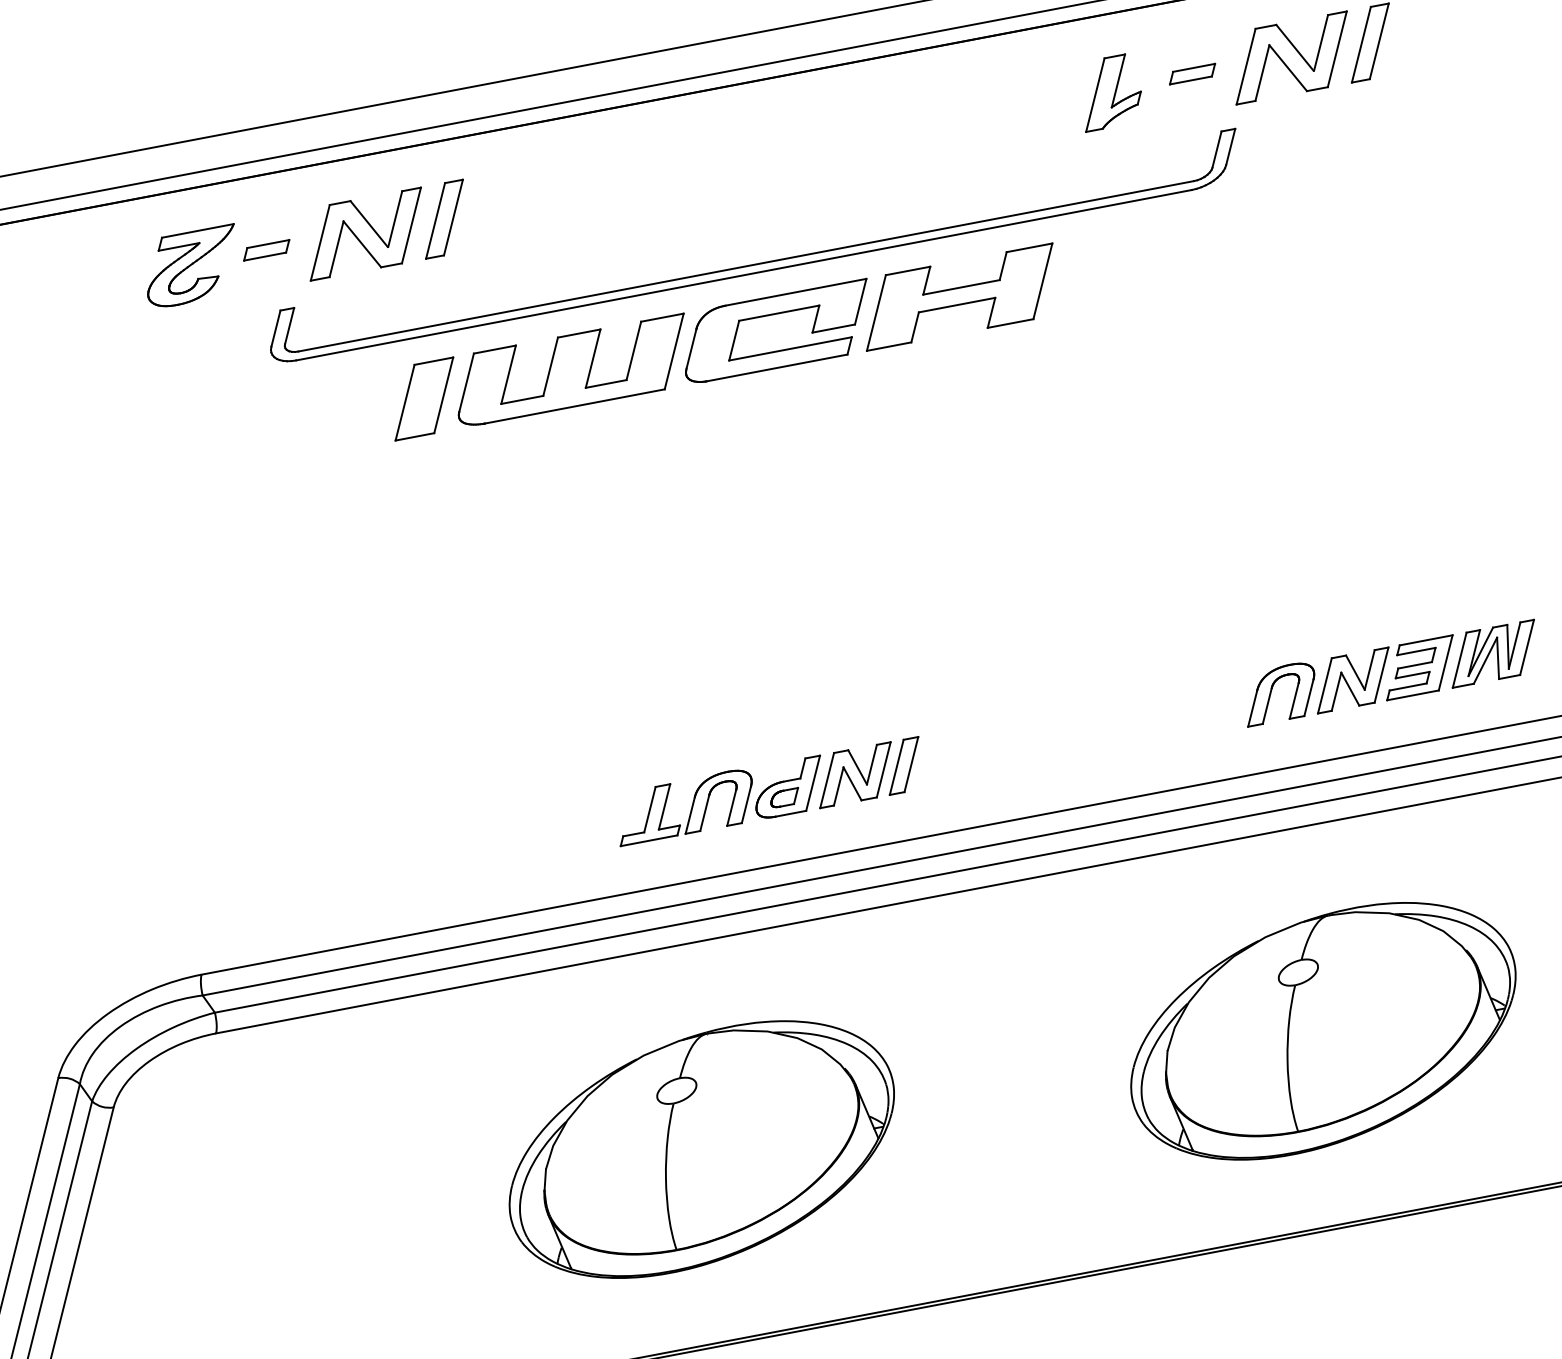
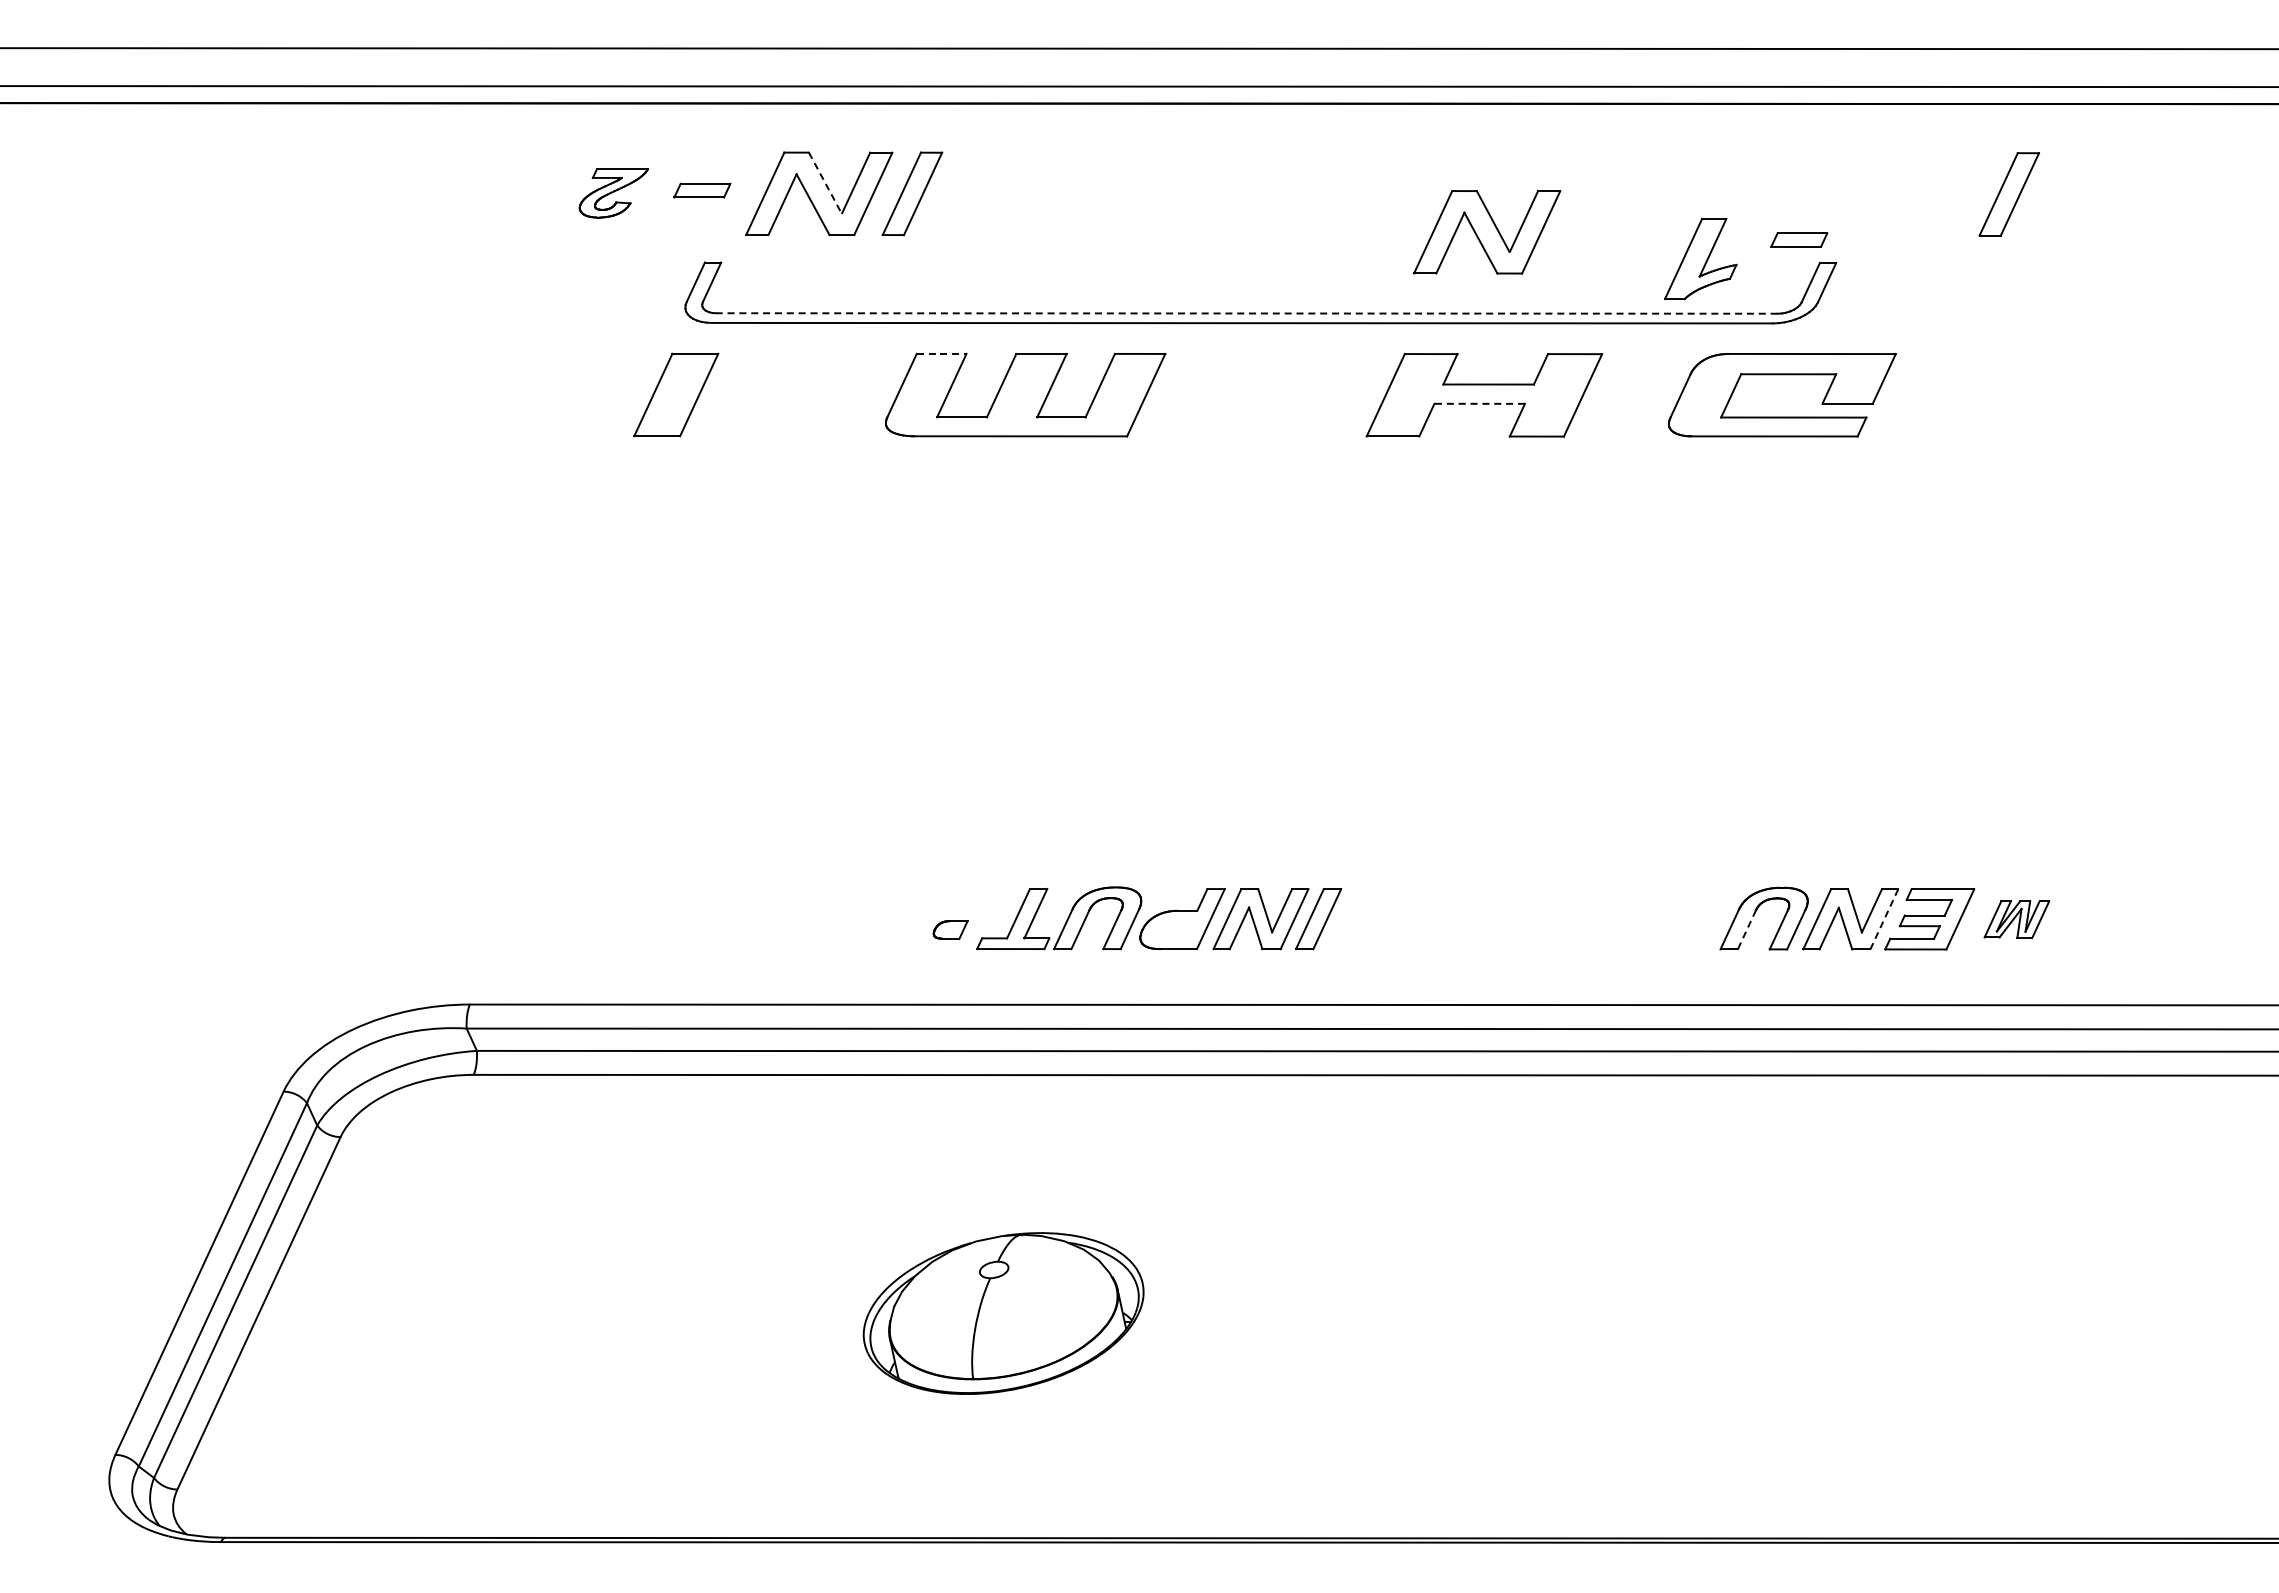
part: (1292, 58) -> (1487, 232), moved
part: (1192, 73) -> (1799, 239), moved
part: (1109, 92) -> (1700, 258), moved
line: (369, 224) -> (825, 183), solid -> dashed
line: (746, 266) -> (1247, 313), solid -> dashed
part: (192, 267) -> (613, 193), size x0.6
line: (956, 304) -> (1479, 403), solid -> dashed
part: (774, 315) -> (1782, 375), moved
line: (494, 349) -> (941, 353), solid -> dashed
part: (424, 398) -> (676, 394), moved
part: (1493, 653) -> (2016, 919), size x0.6
line: (1381, 675) -> (1884, 919), solid -> dashed
line: (1266, 705) -> (1746, 929), solid -> dashed
part: (784, 797) -> (950, 929), moved
part: (1323, 1030) -> (1740, 1313), removed
part: (701, 1149) -> (1003, 1313), size x0.6

